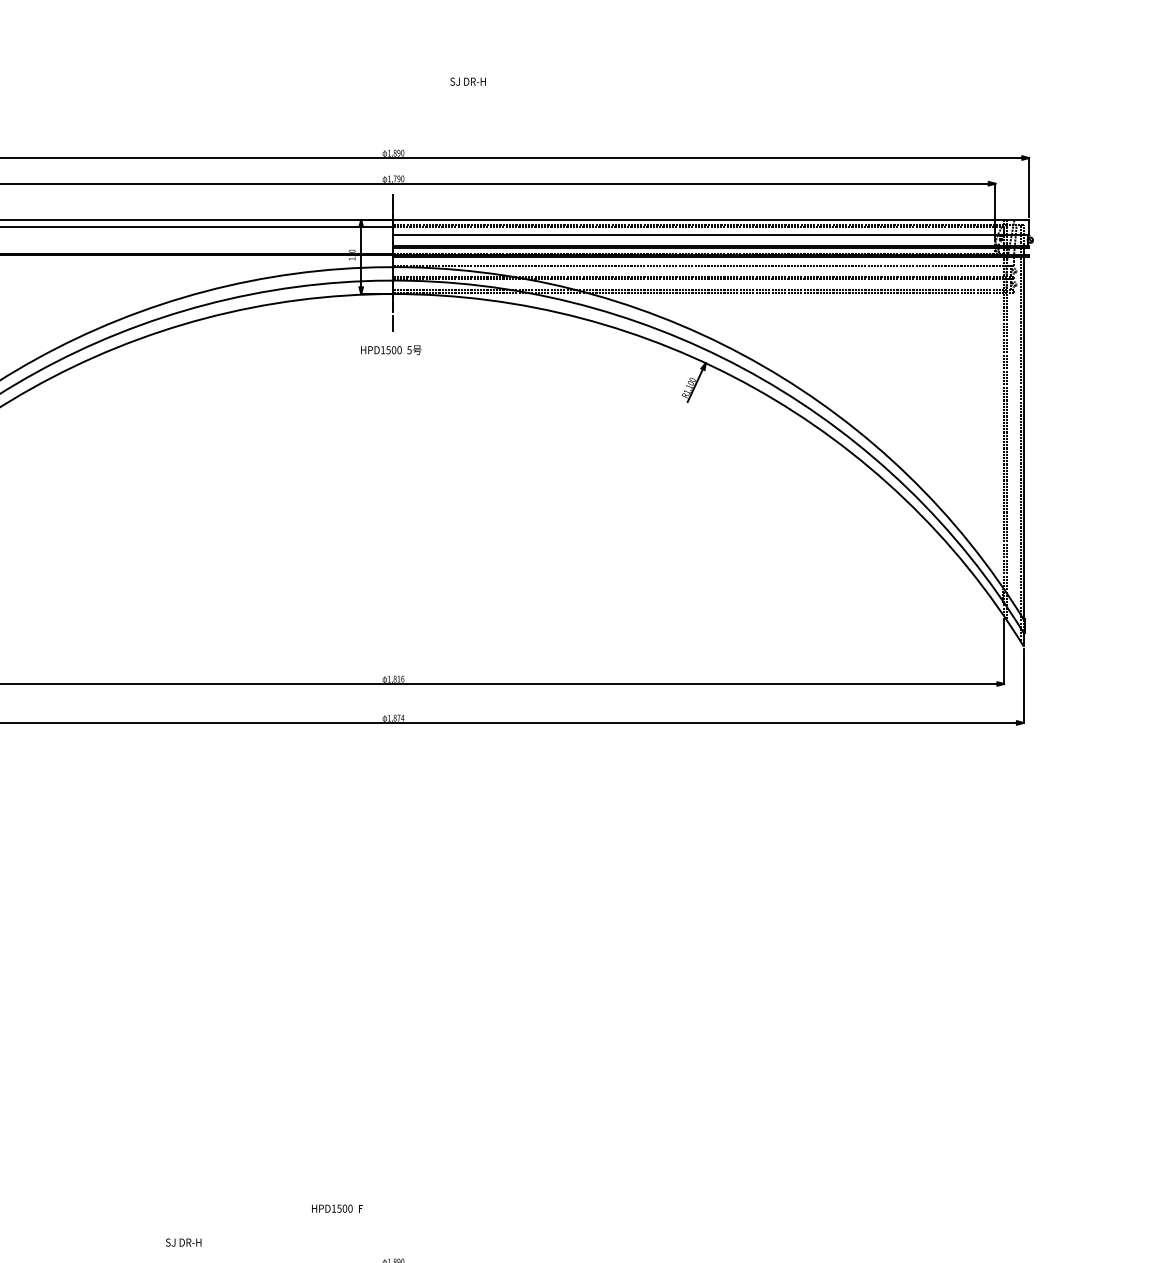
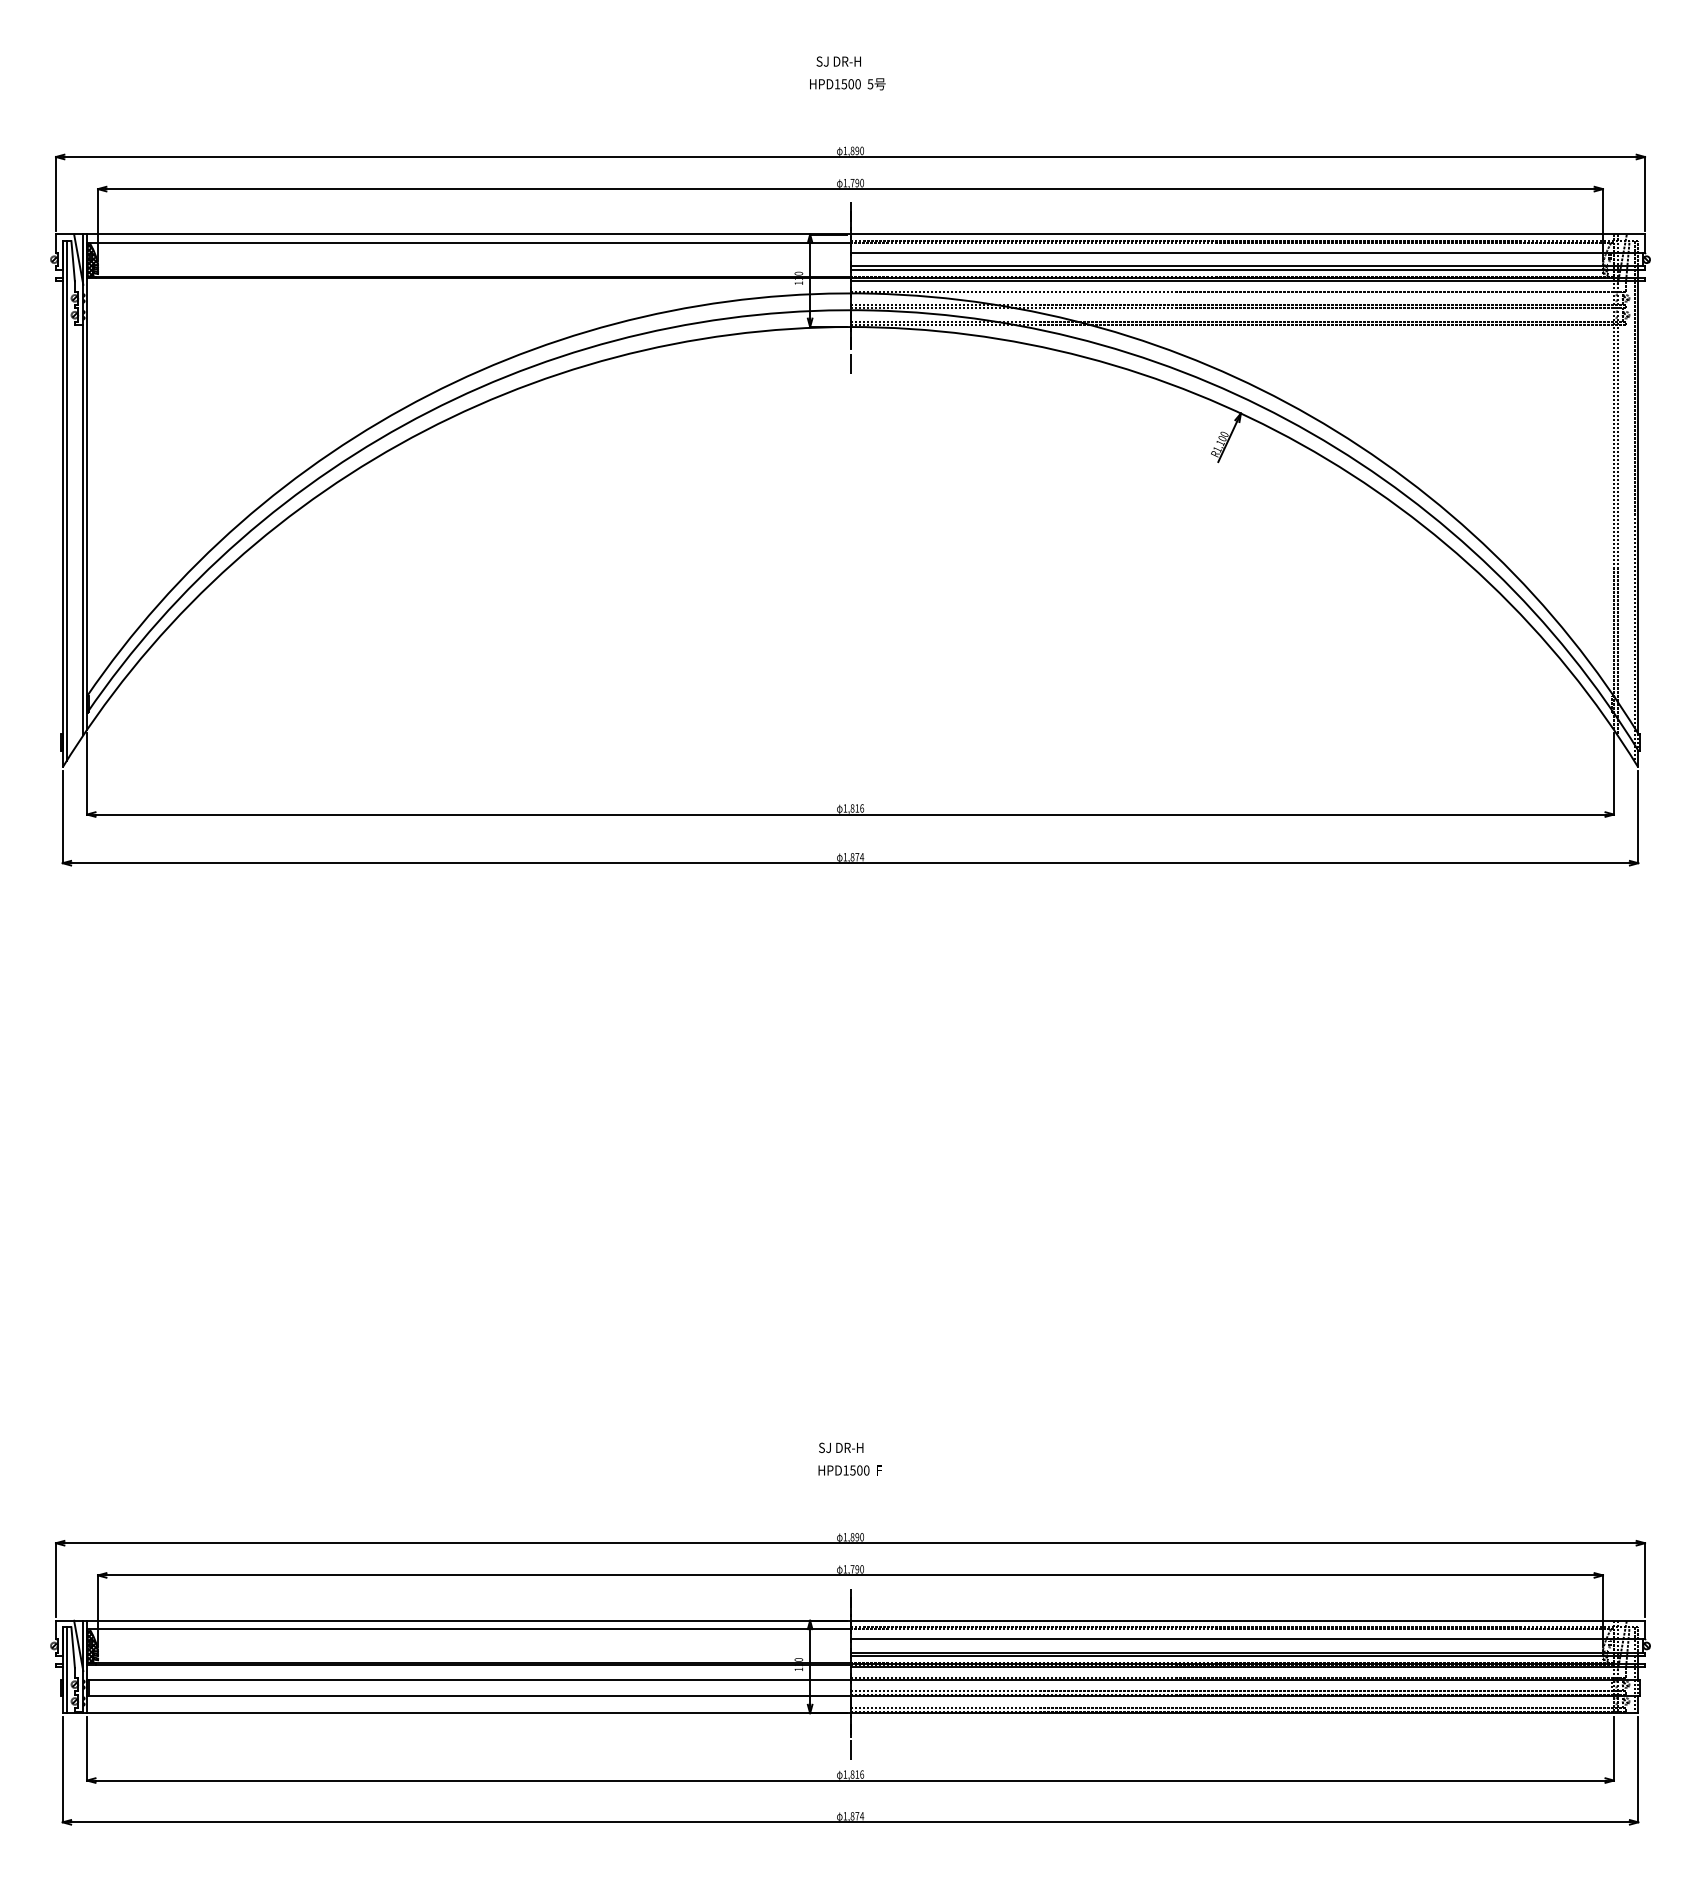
text: (467, 81) -> (838, 61), moved
text: (391, 350) -> (847, 84), moved
text: (336, 1208) -> (849, 1470), moved
text: (183, 1242) -> (841, 1447), moved

